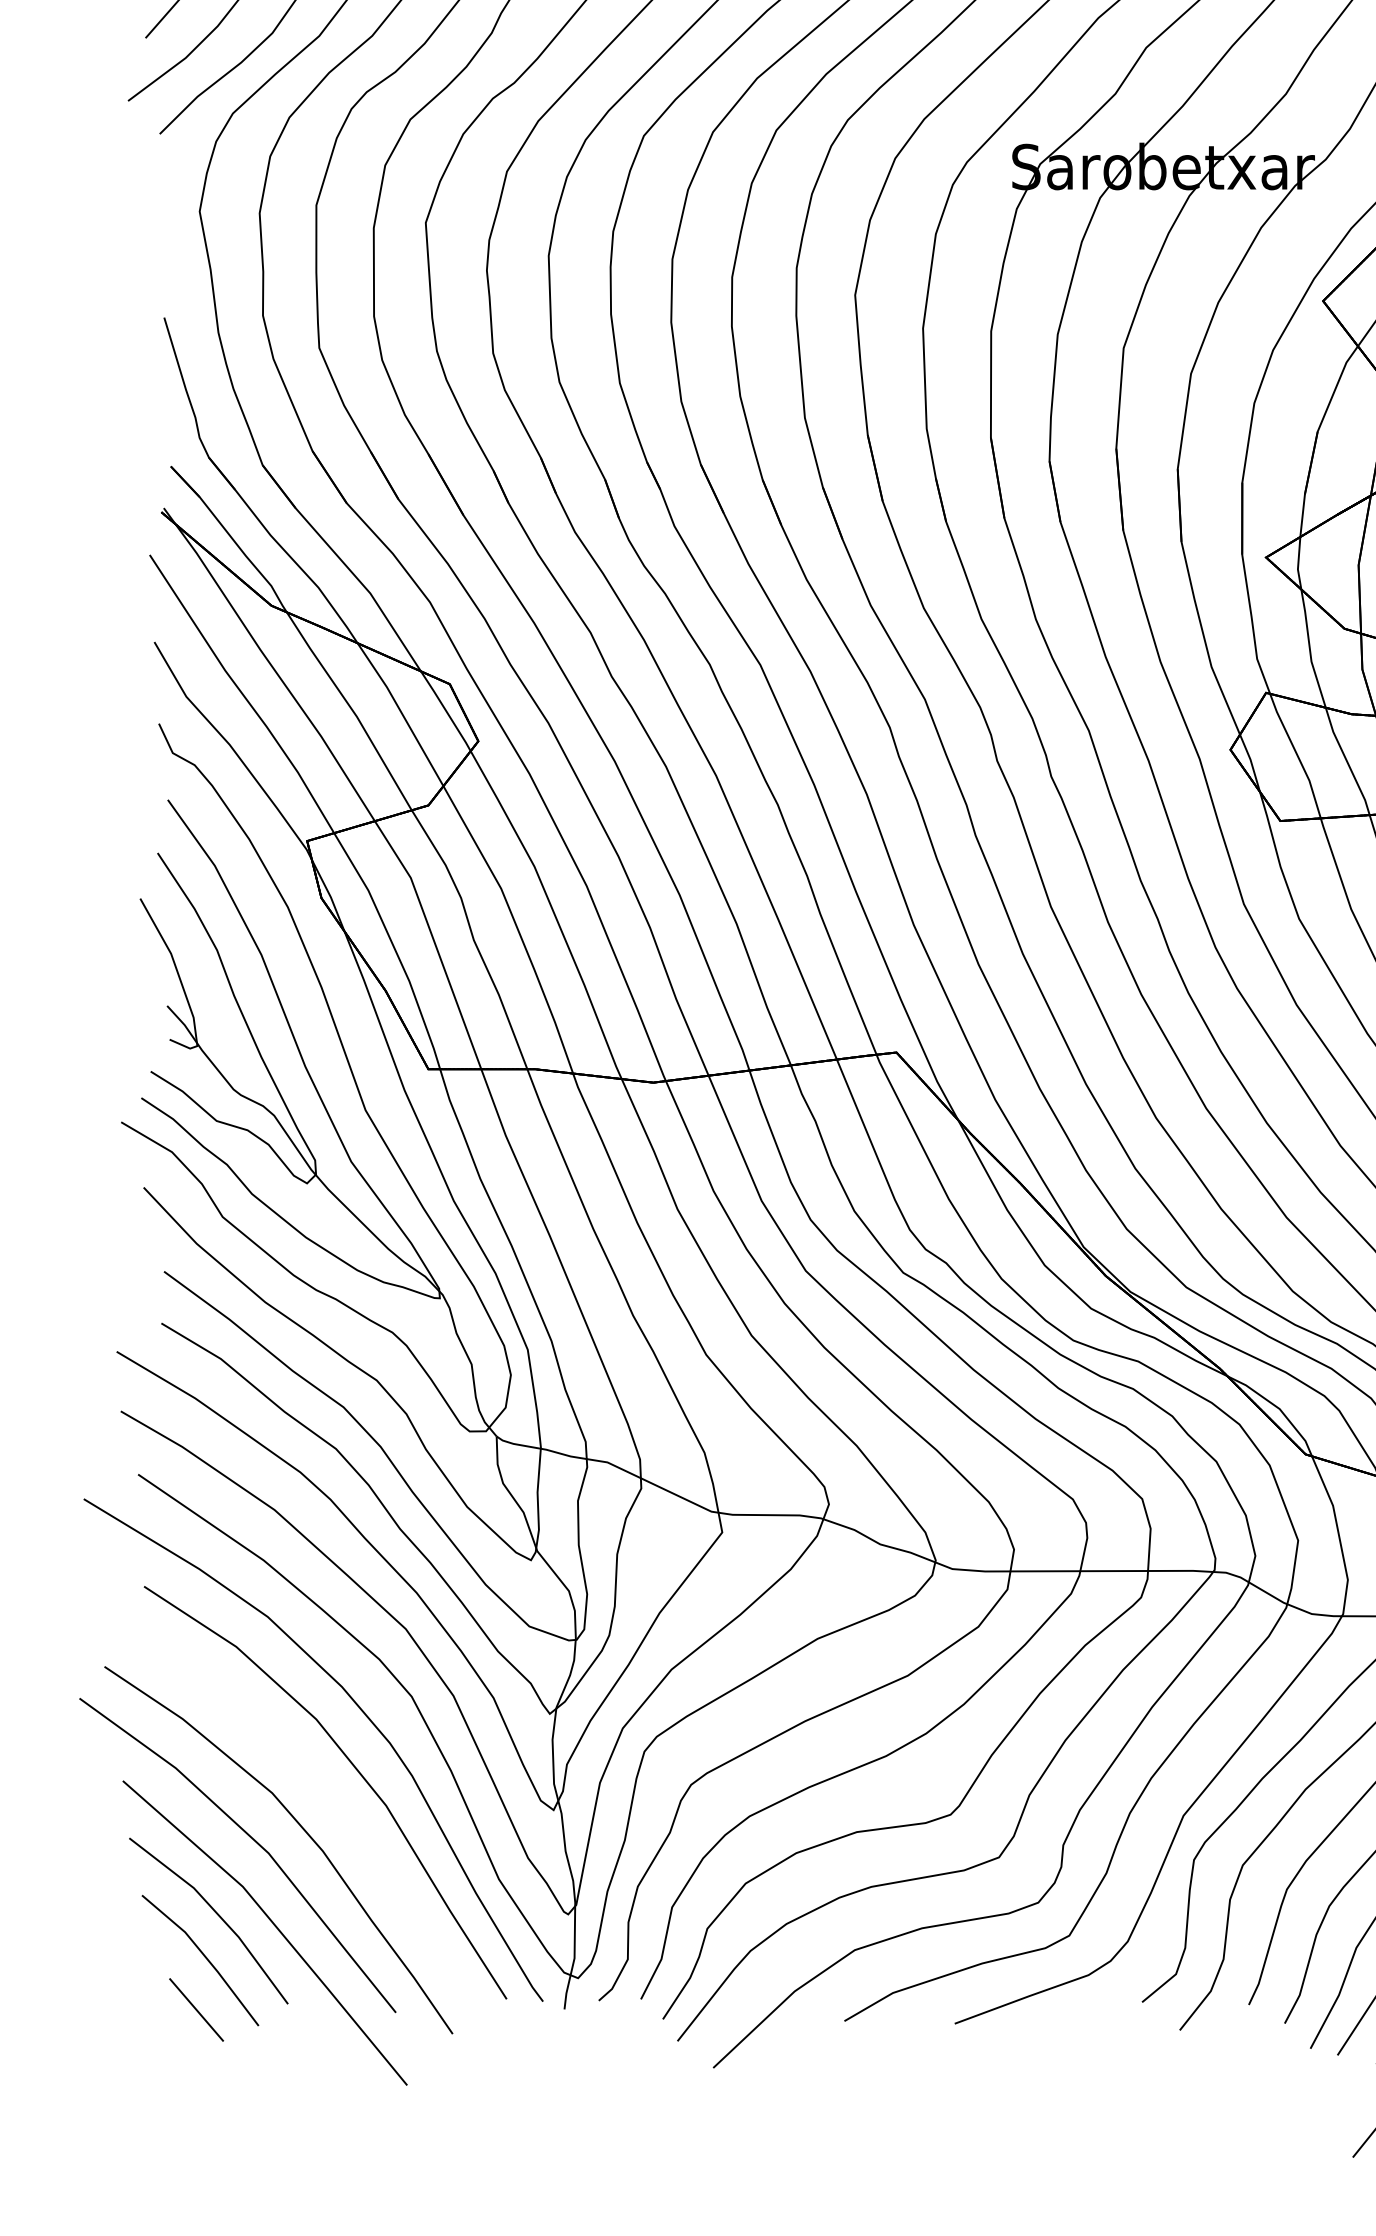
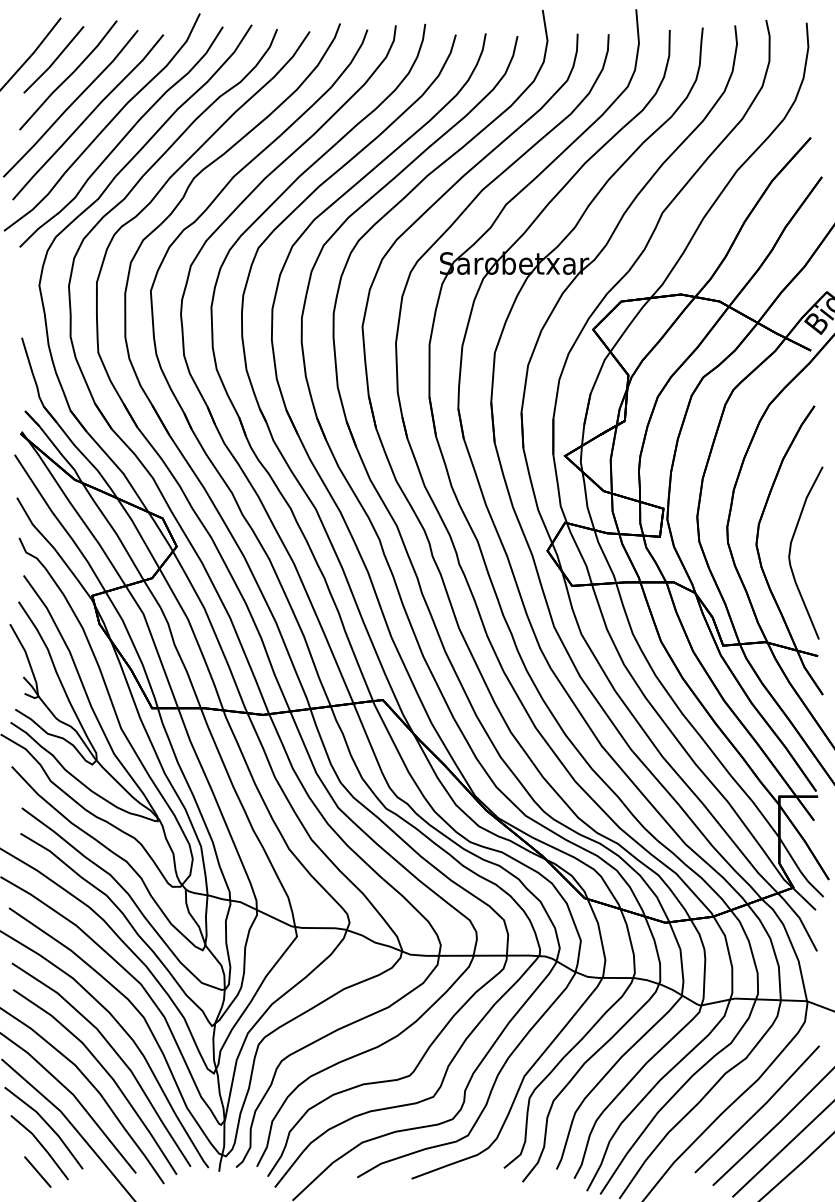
curve: (335, 1810) -> (106, 1073), added

